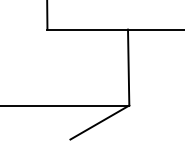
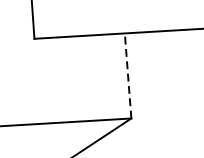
line: (128, 67) -> (127, 75), solid -> dashed

